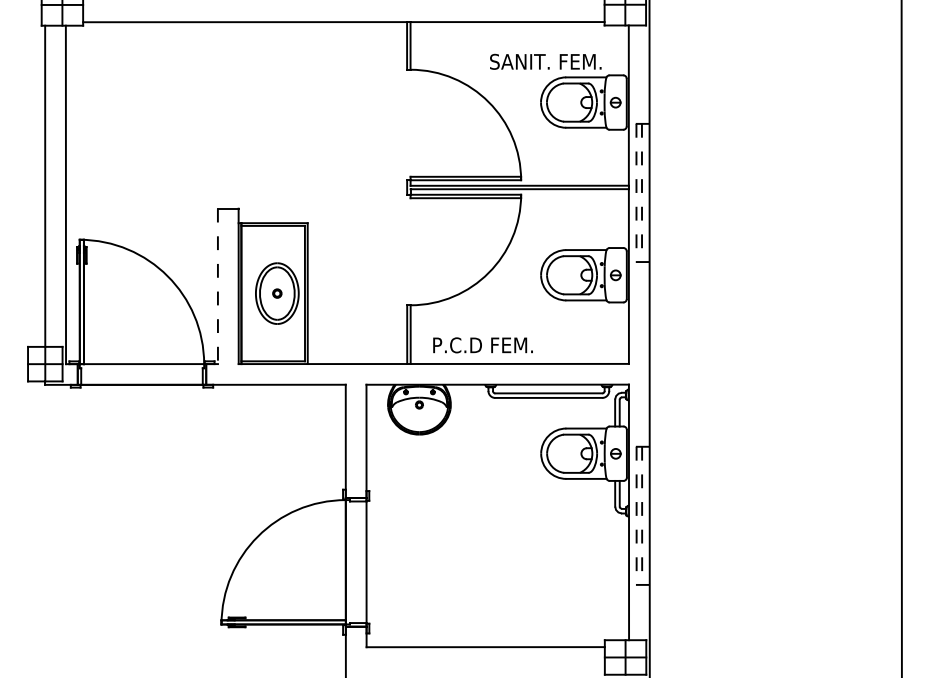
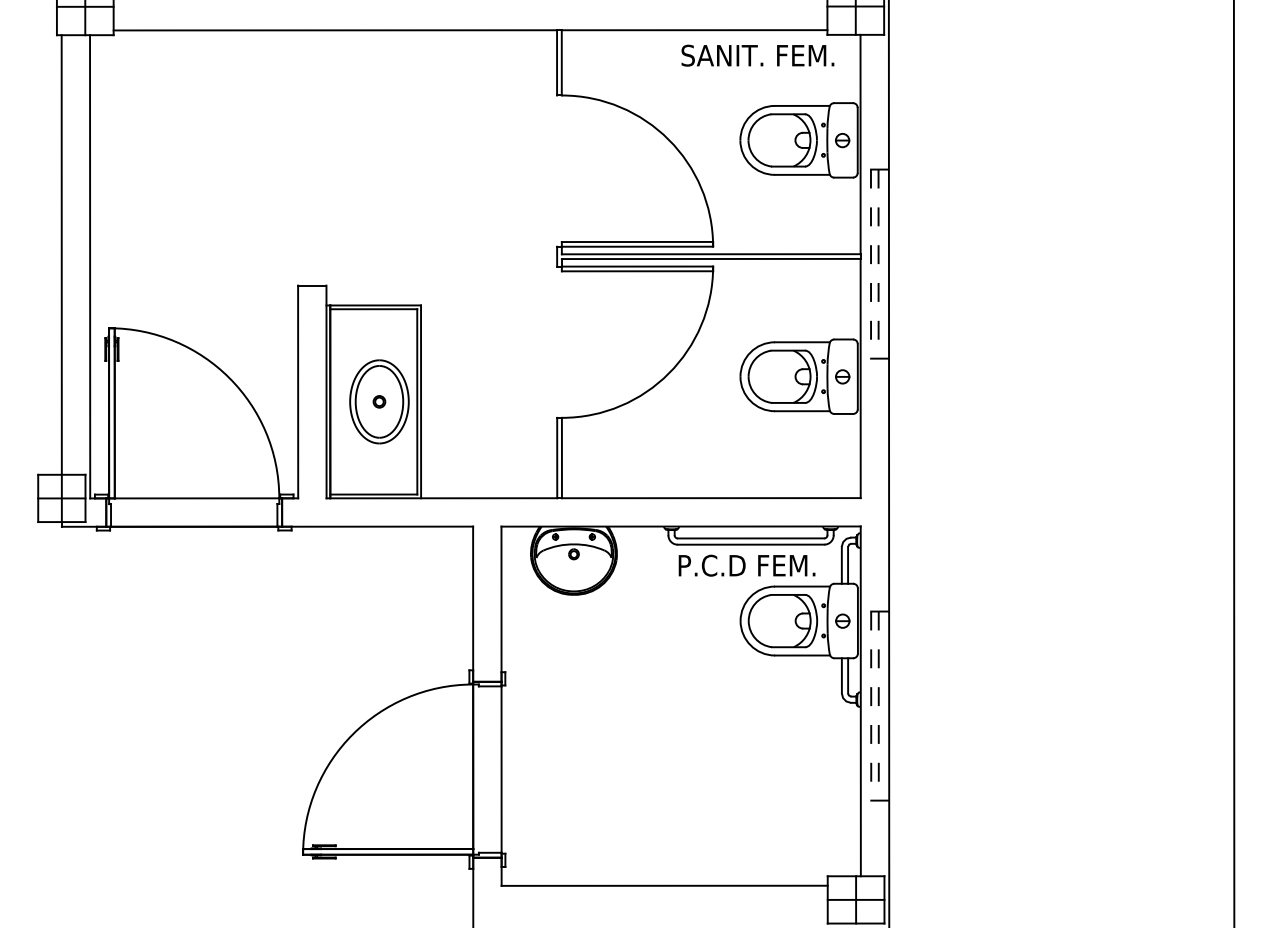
text: (545, 61) -> (757, 55), moved
line: (218, 286) -> (298, 392), dashed -> solid
text: (482, 345) -> (746, 565), moved

